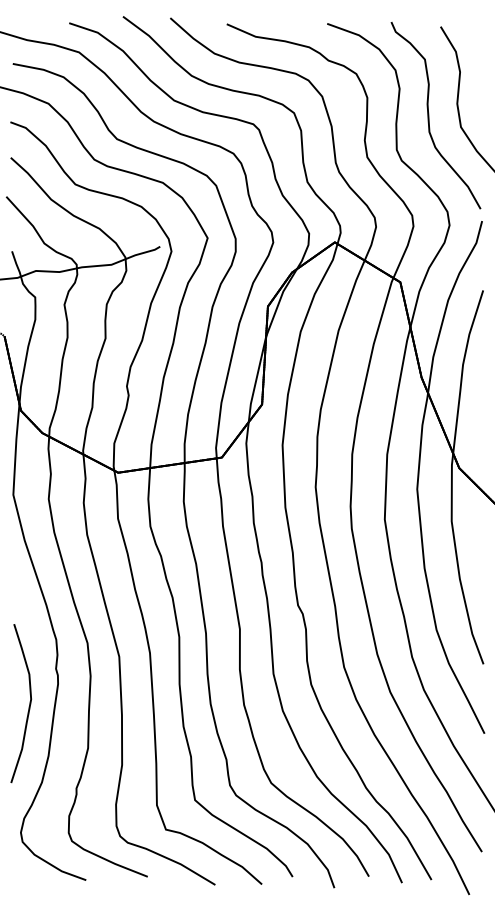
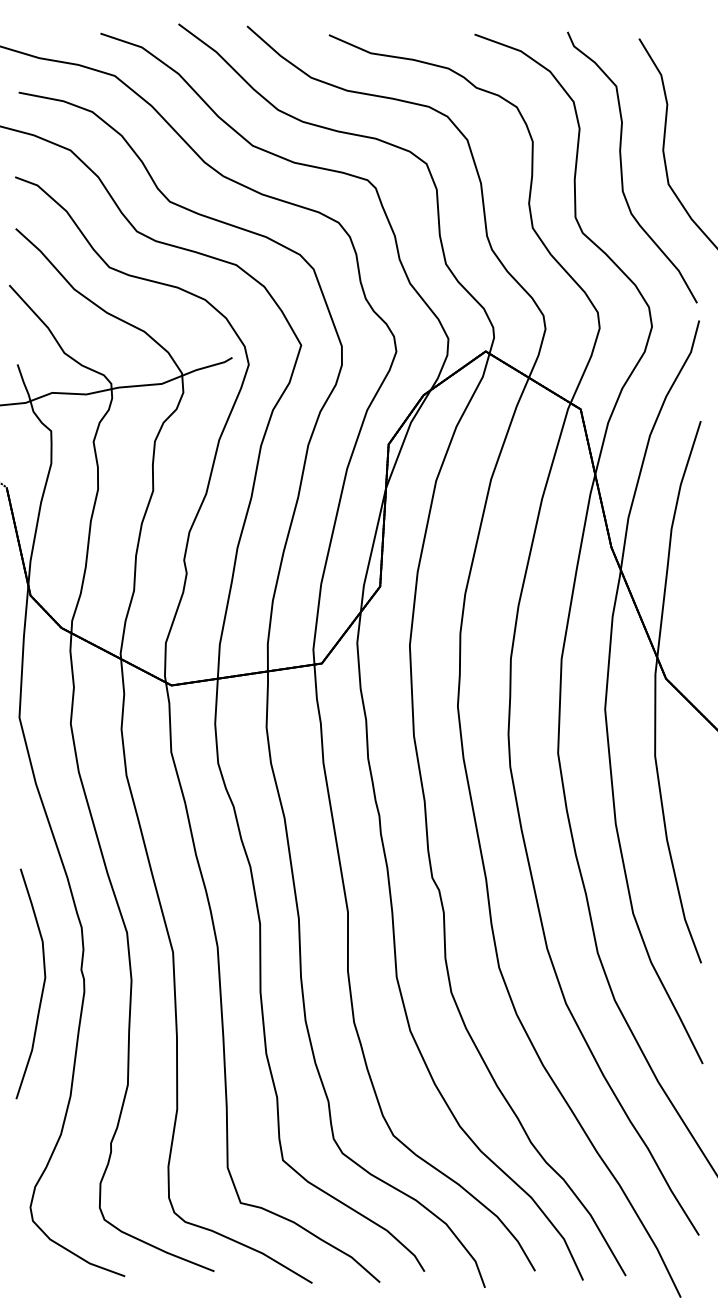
part: (28, 706) -> (41, 988), moved

